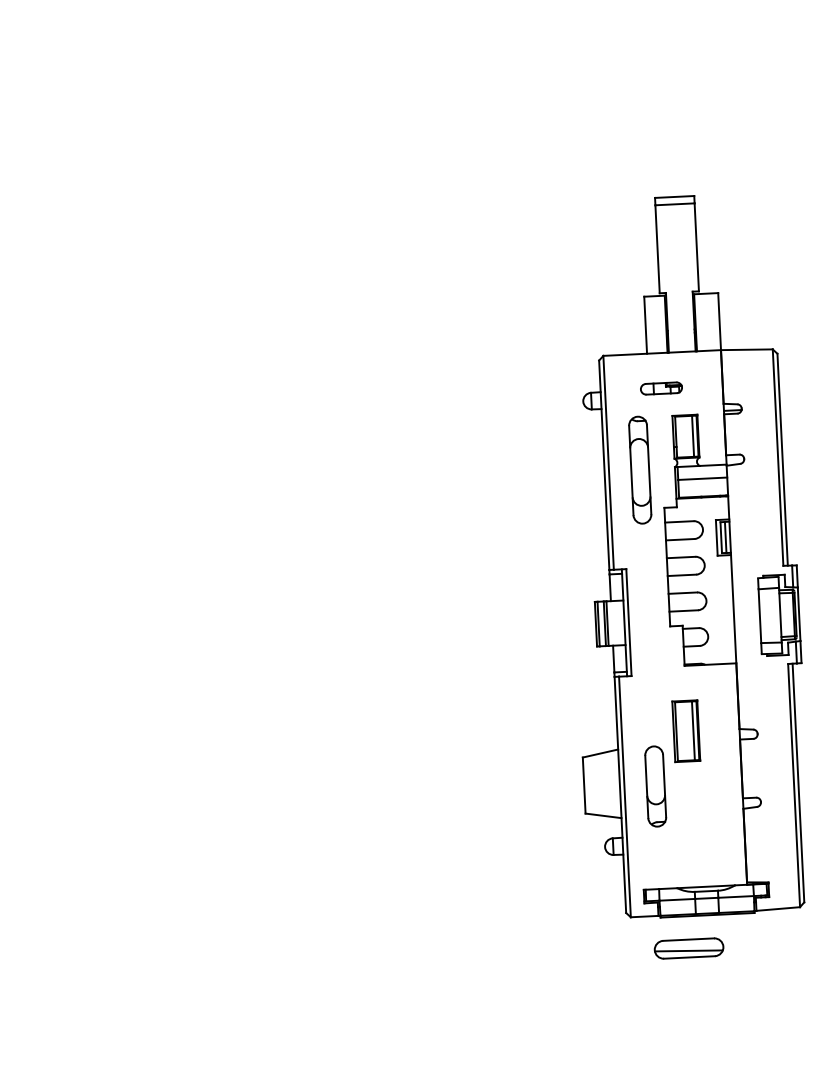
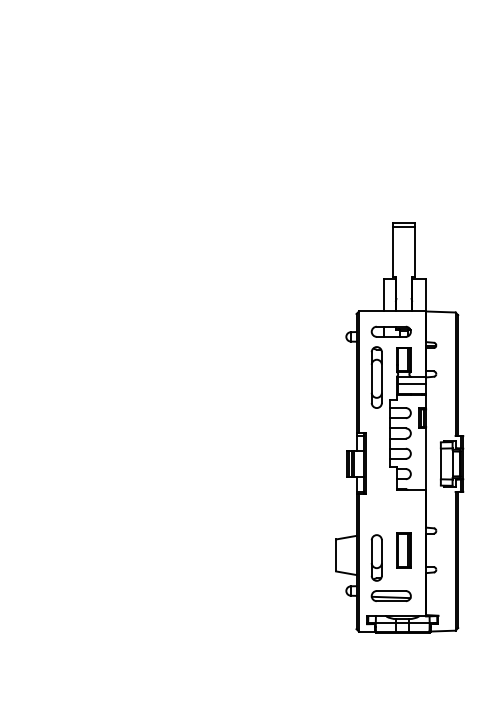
part: (660, 388) -> (390, 331), size x1.67
part: (685, 731) -> (403, 550), moved
part: (687, 949) -> (390, 596), moved

